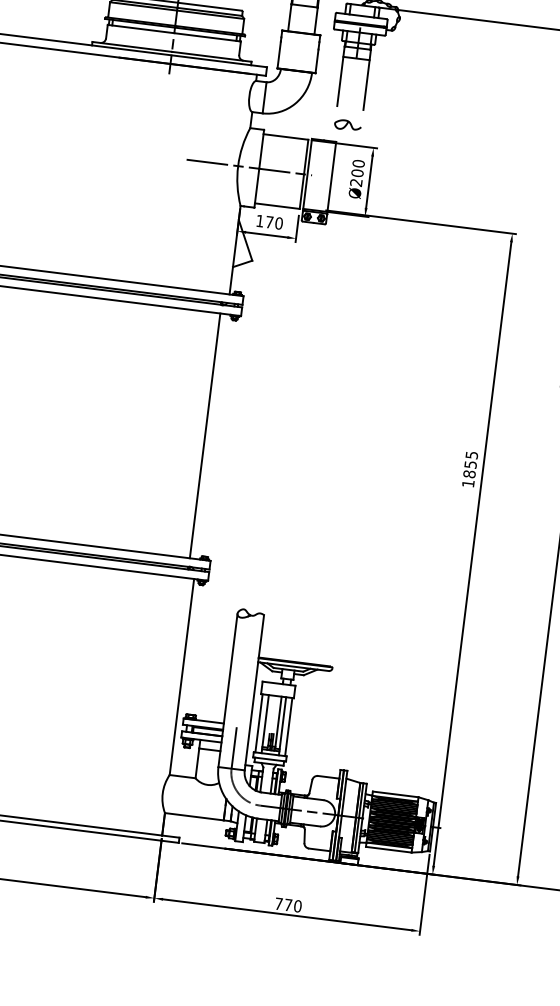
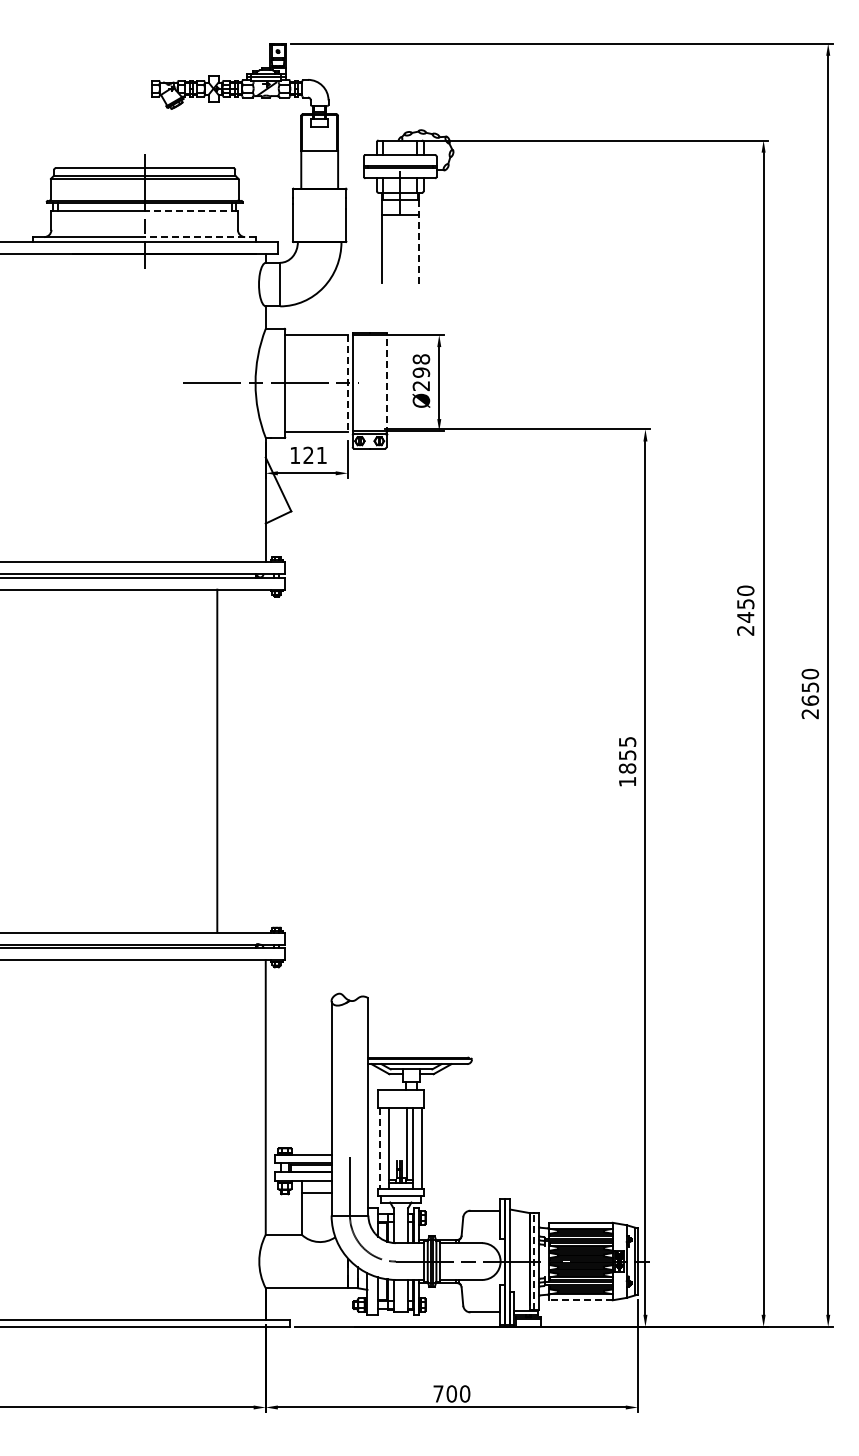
line: (207, 37) -> (191, 210), solid -> dashed
line: (211, 57) -> (200, 237), solid -> dashed
line: (367, 79) -> (418, 241), solid -> dashed
curve: (346, 125) -> (398, 308), removed
text: (358, 168) -> (421, 365), Ø200 -> Ø298
line: (303, 174) -> (347, 383), solid -> dashed
line: (331, 177) -> (386, 382), solid -> dashed
text: (274, 222) -> (315, 455), 170 -> 121
line: (205, 435) -> (217, 760), moved
line: (259, 723) -> (380, 1148), solid -> dashed
line: (359, 817) -> (534, 1261), solid -> dashed
line: (388, 849) -> (580, 1300), solid -> dashed
text: (288, 904) -> (451, 1393), 770 -> 700

